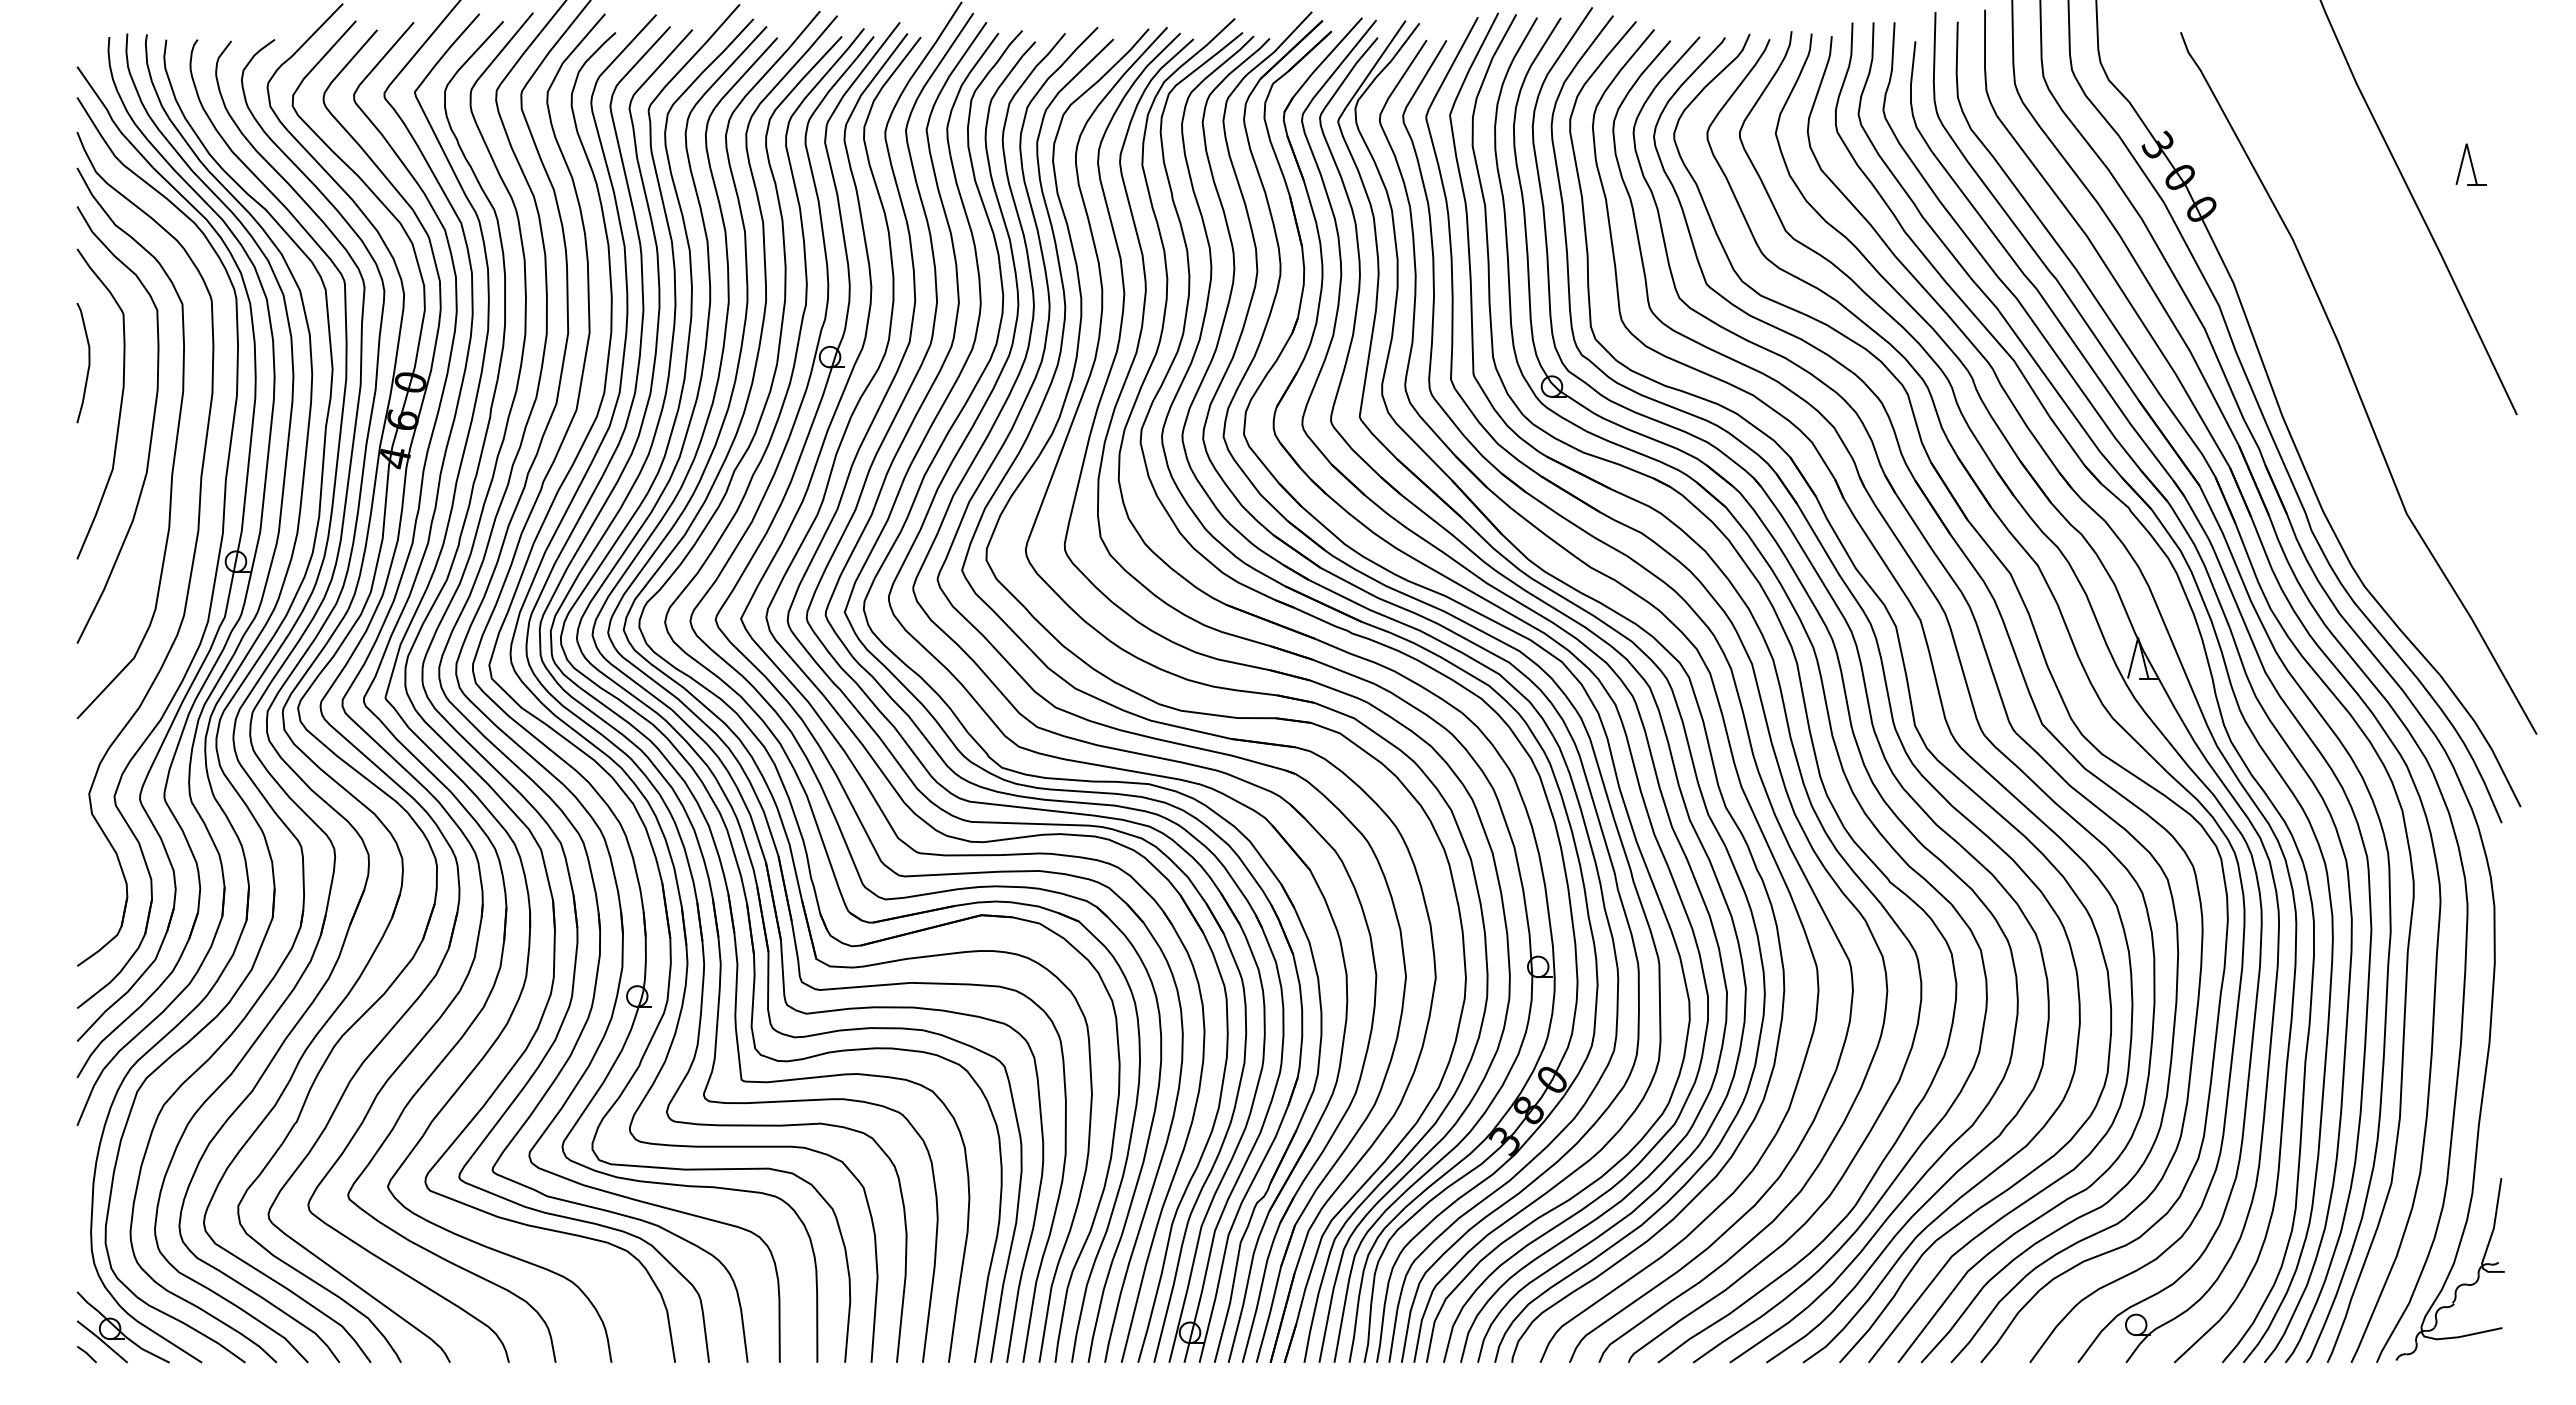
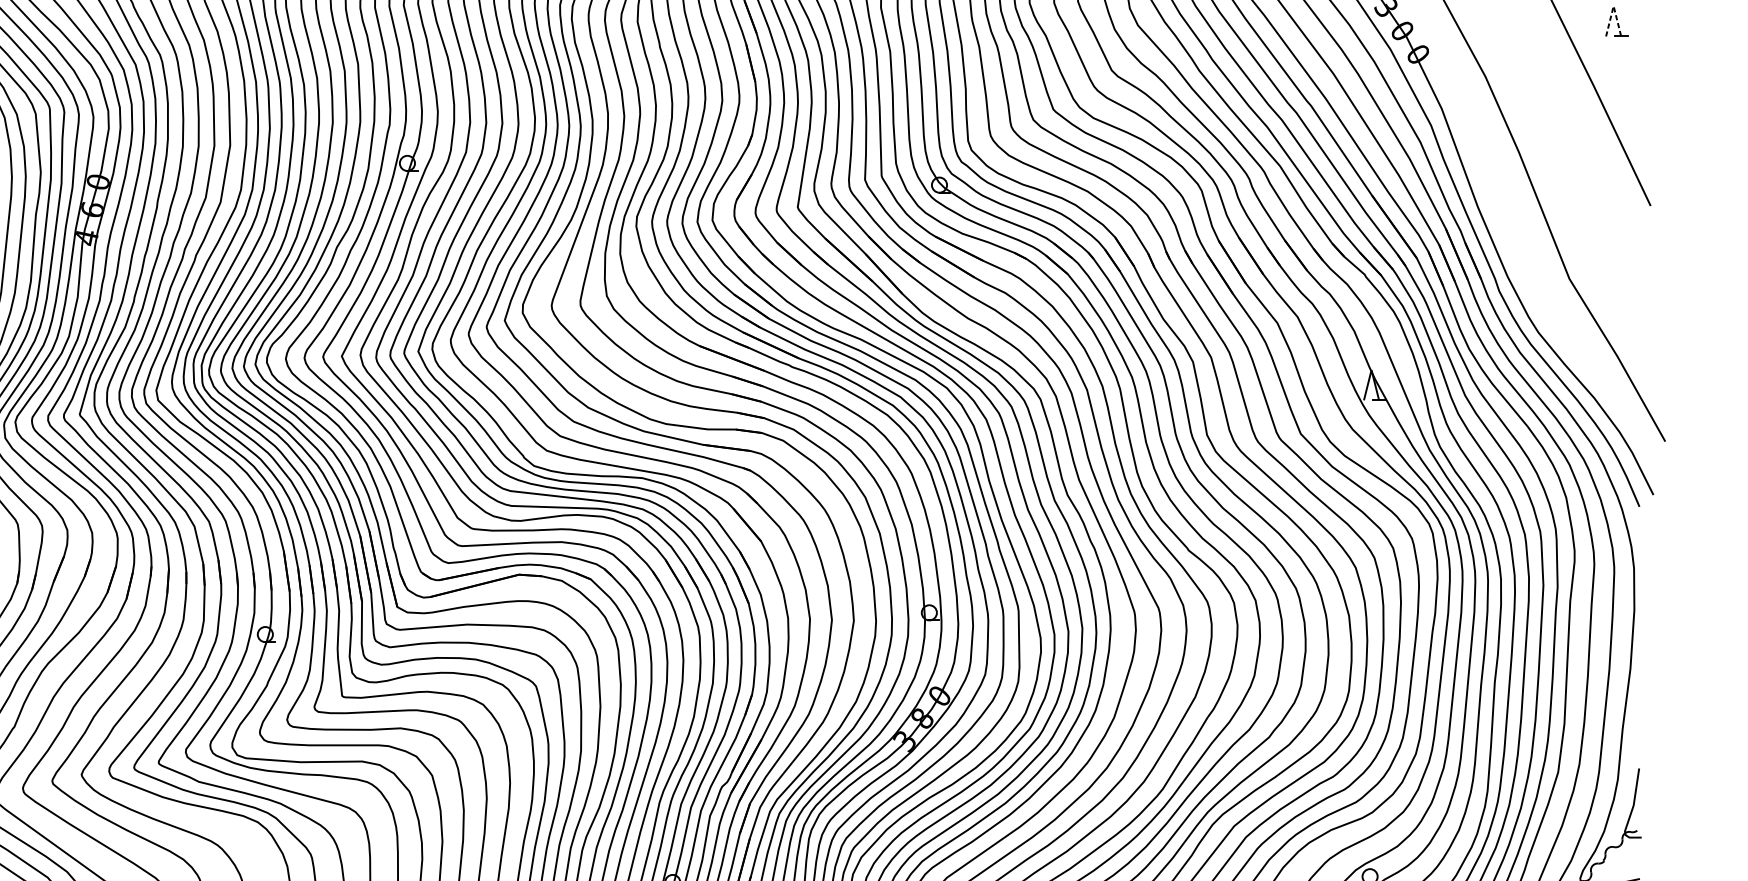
line: (2466, 143) -> (1613, 5), solid -> dashed

